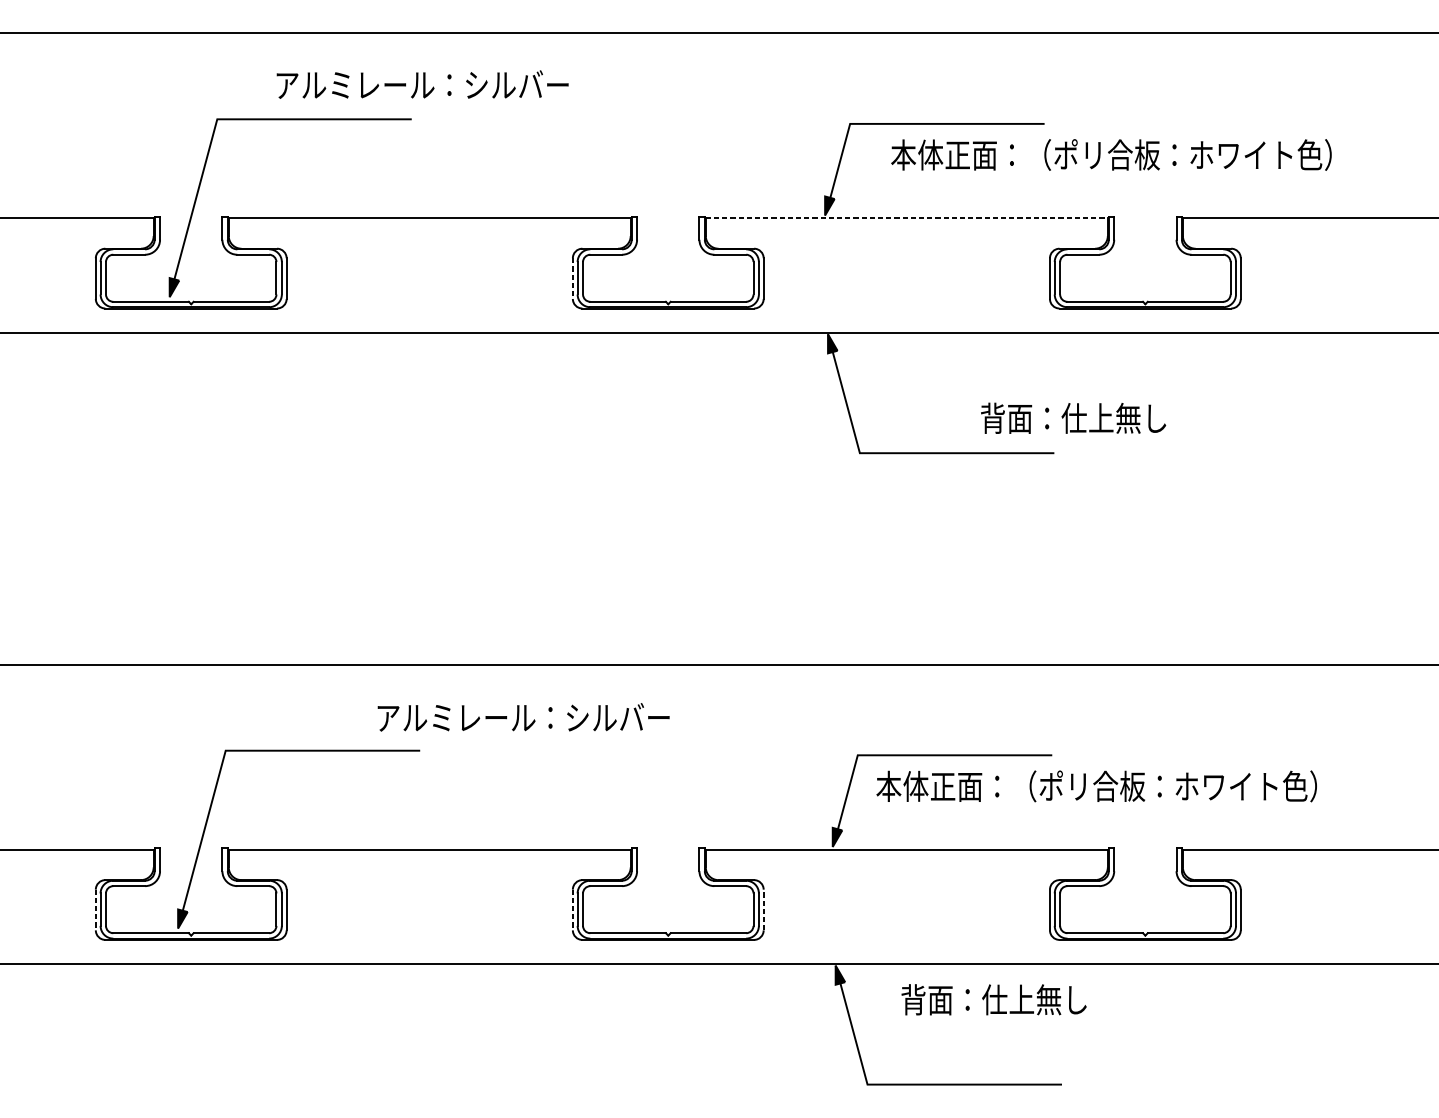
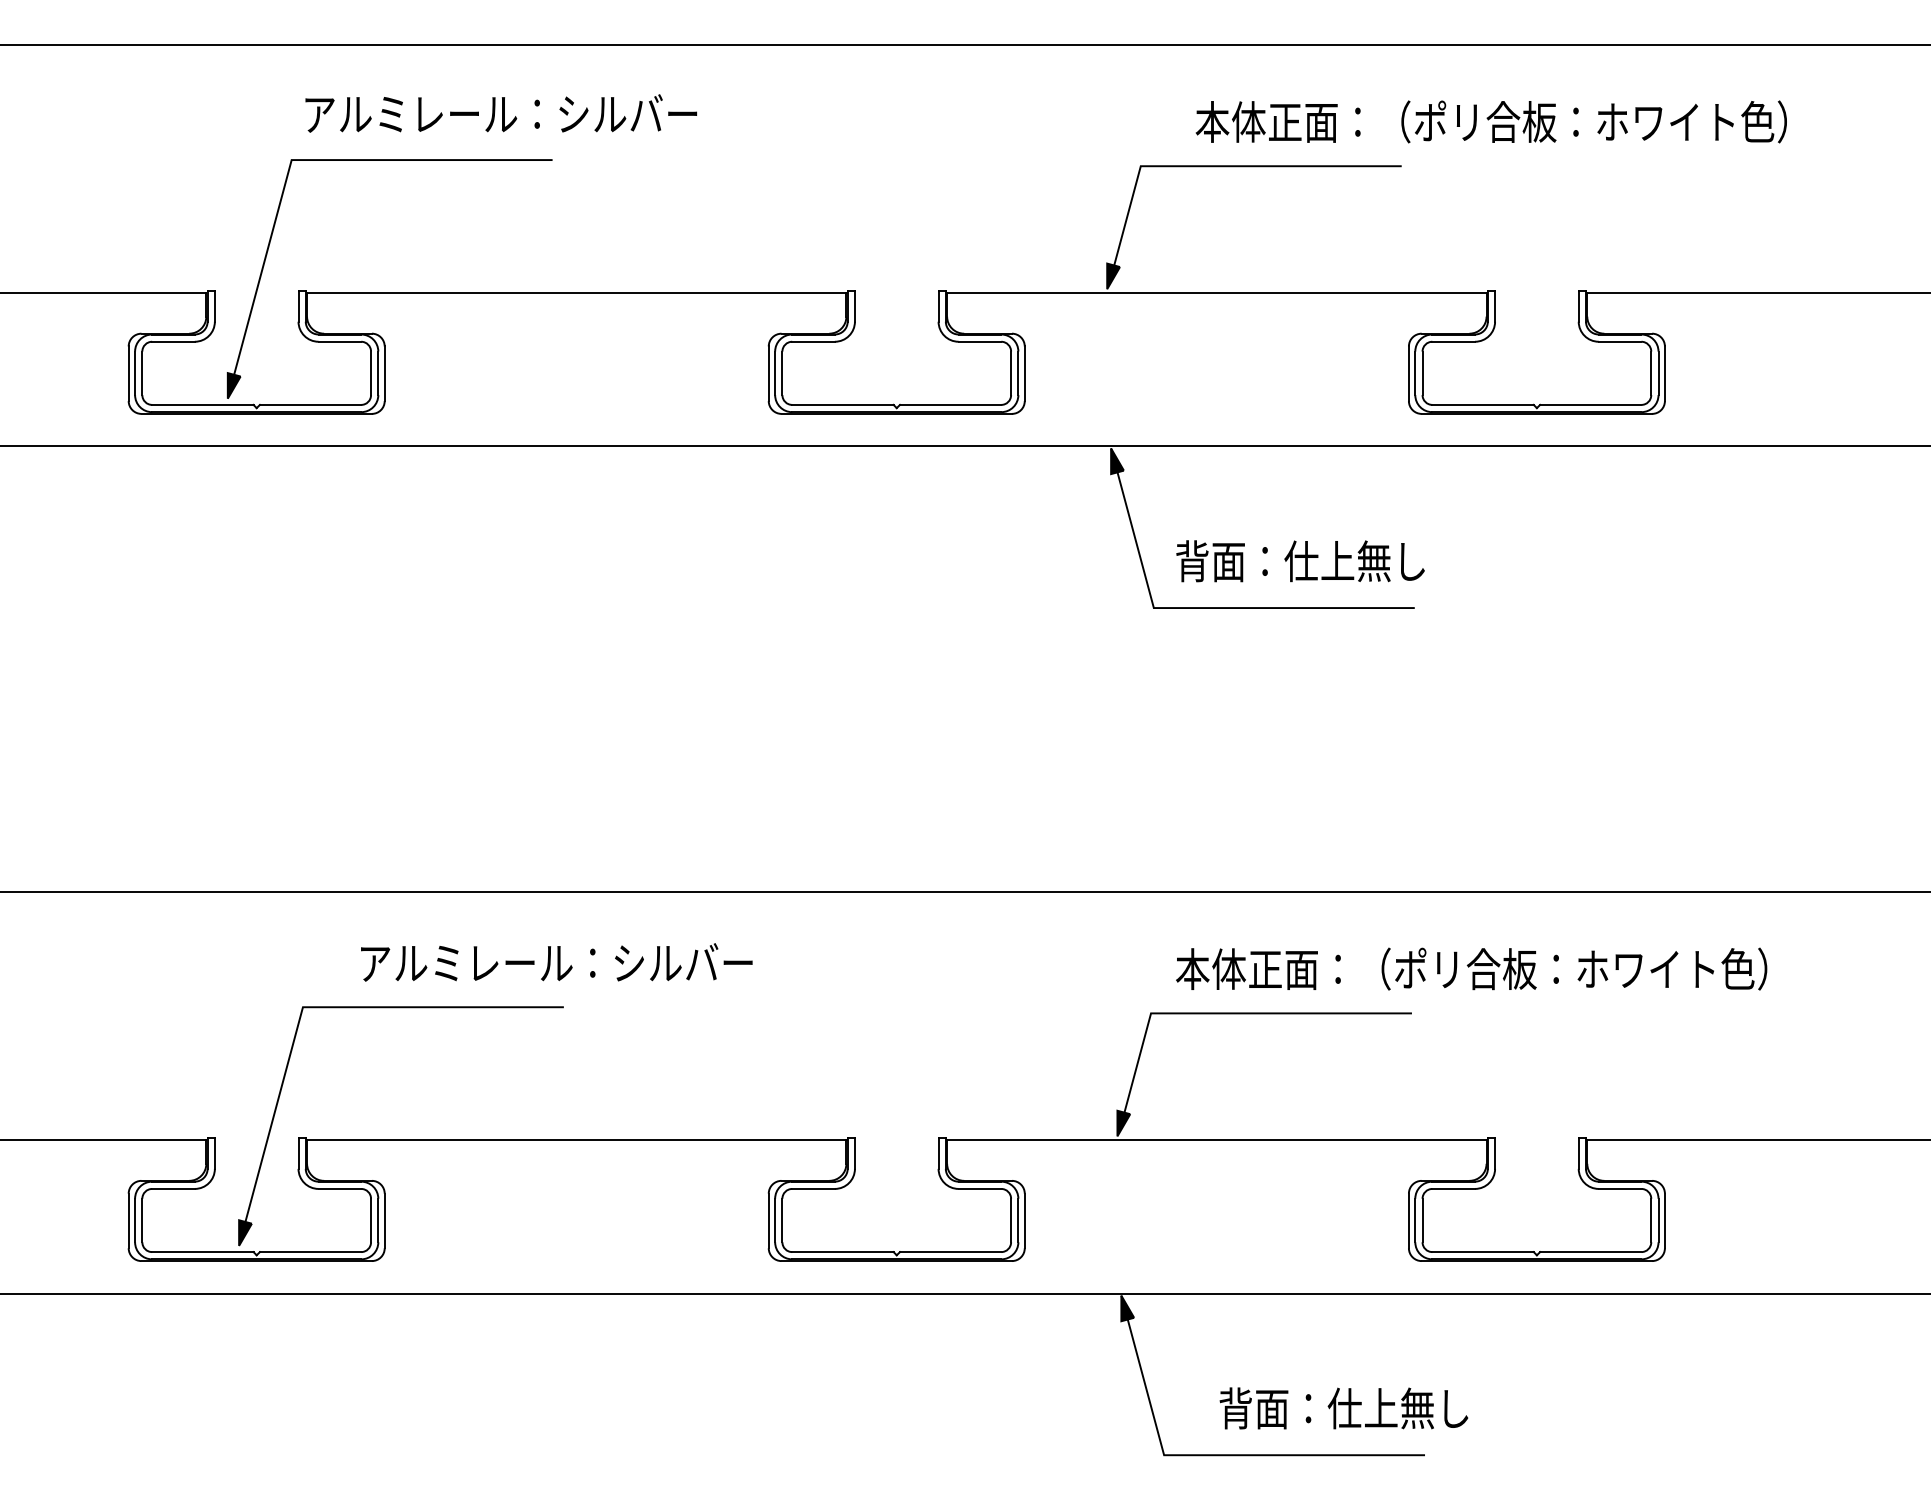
text: (422, 84) -> (500, 113), moved
text: (1110, 154) -> (1490, 121), moved
line: (906, 218) -> (1216, 292), dashed -> solid
line: (572, 279) -> (768, 374), dashed -> solid
text: (1073, 418) -> (1300, 561), moved
text: (523, 717) -> (556, 962), moved
text: (1096, 785) -> (1471, 968), moved
line: (763, 909) -> (1024, 1220), dashed -> solid
line: (95, 910) -> (128, 1221), dashed -> solid
line: (572, 910) -> (768, 1221), dashed -> solid
text: (993, 999) -> (1343, 1408), moved

